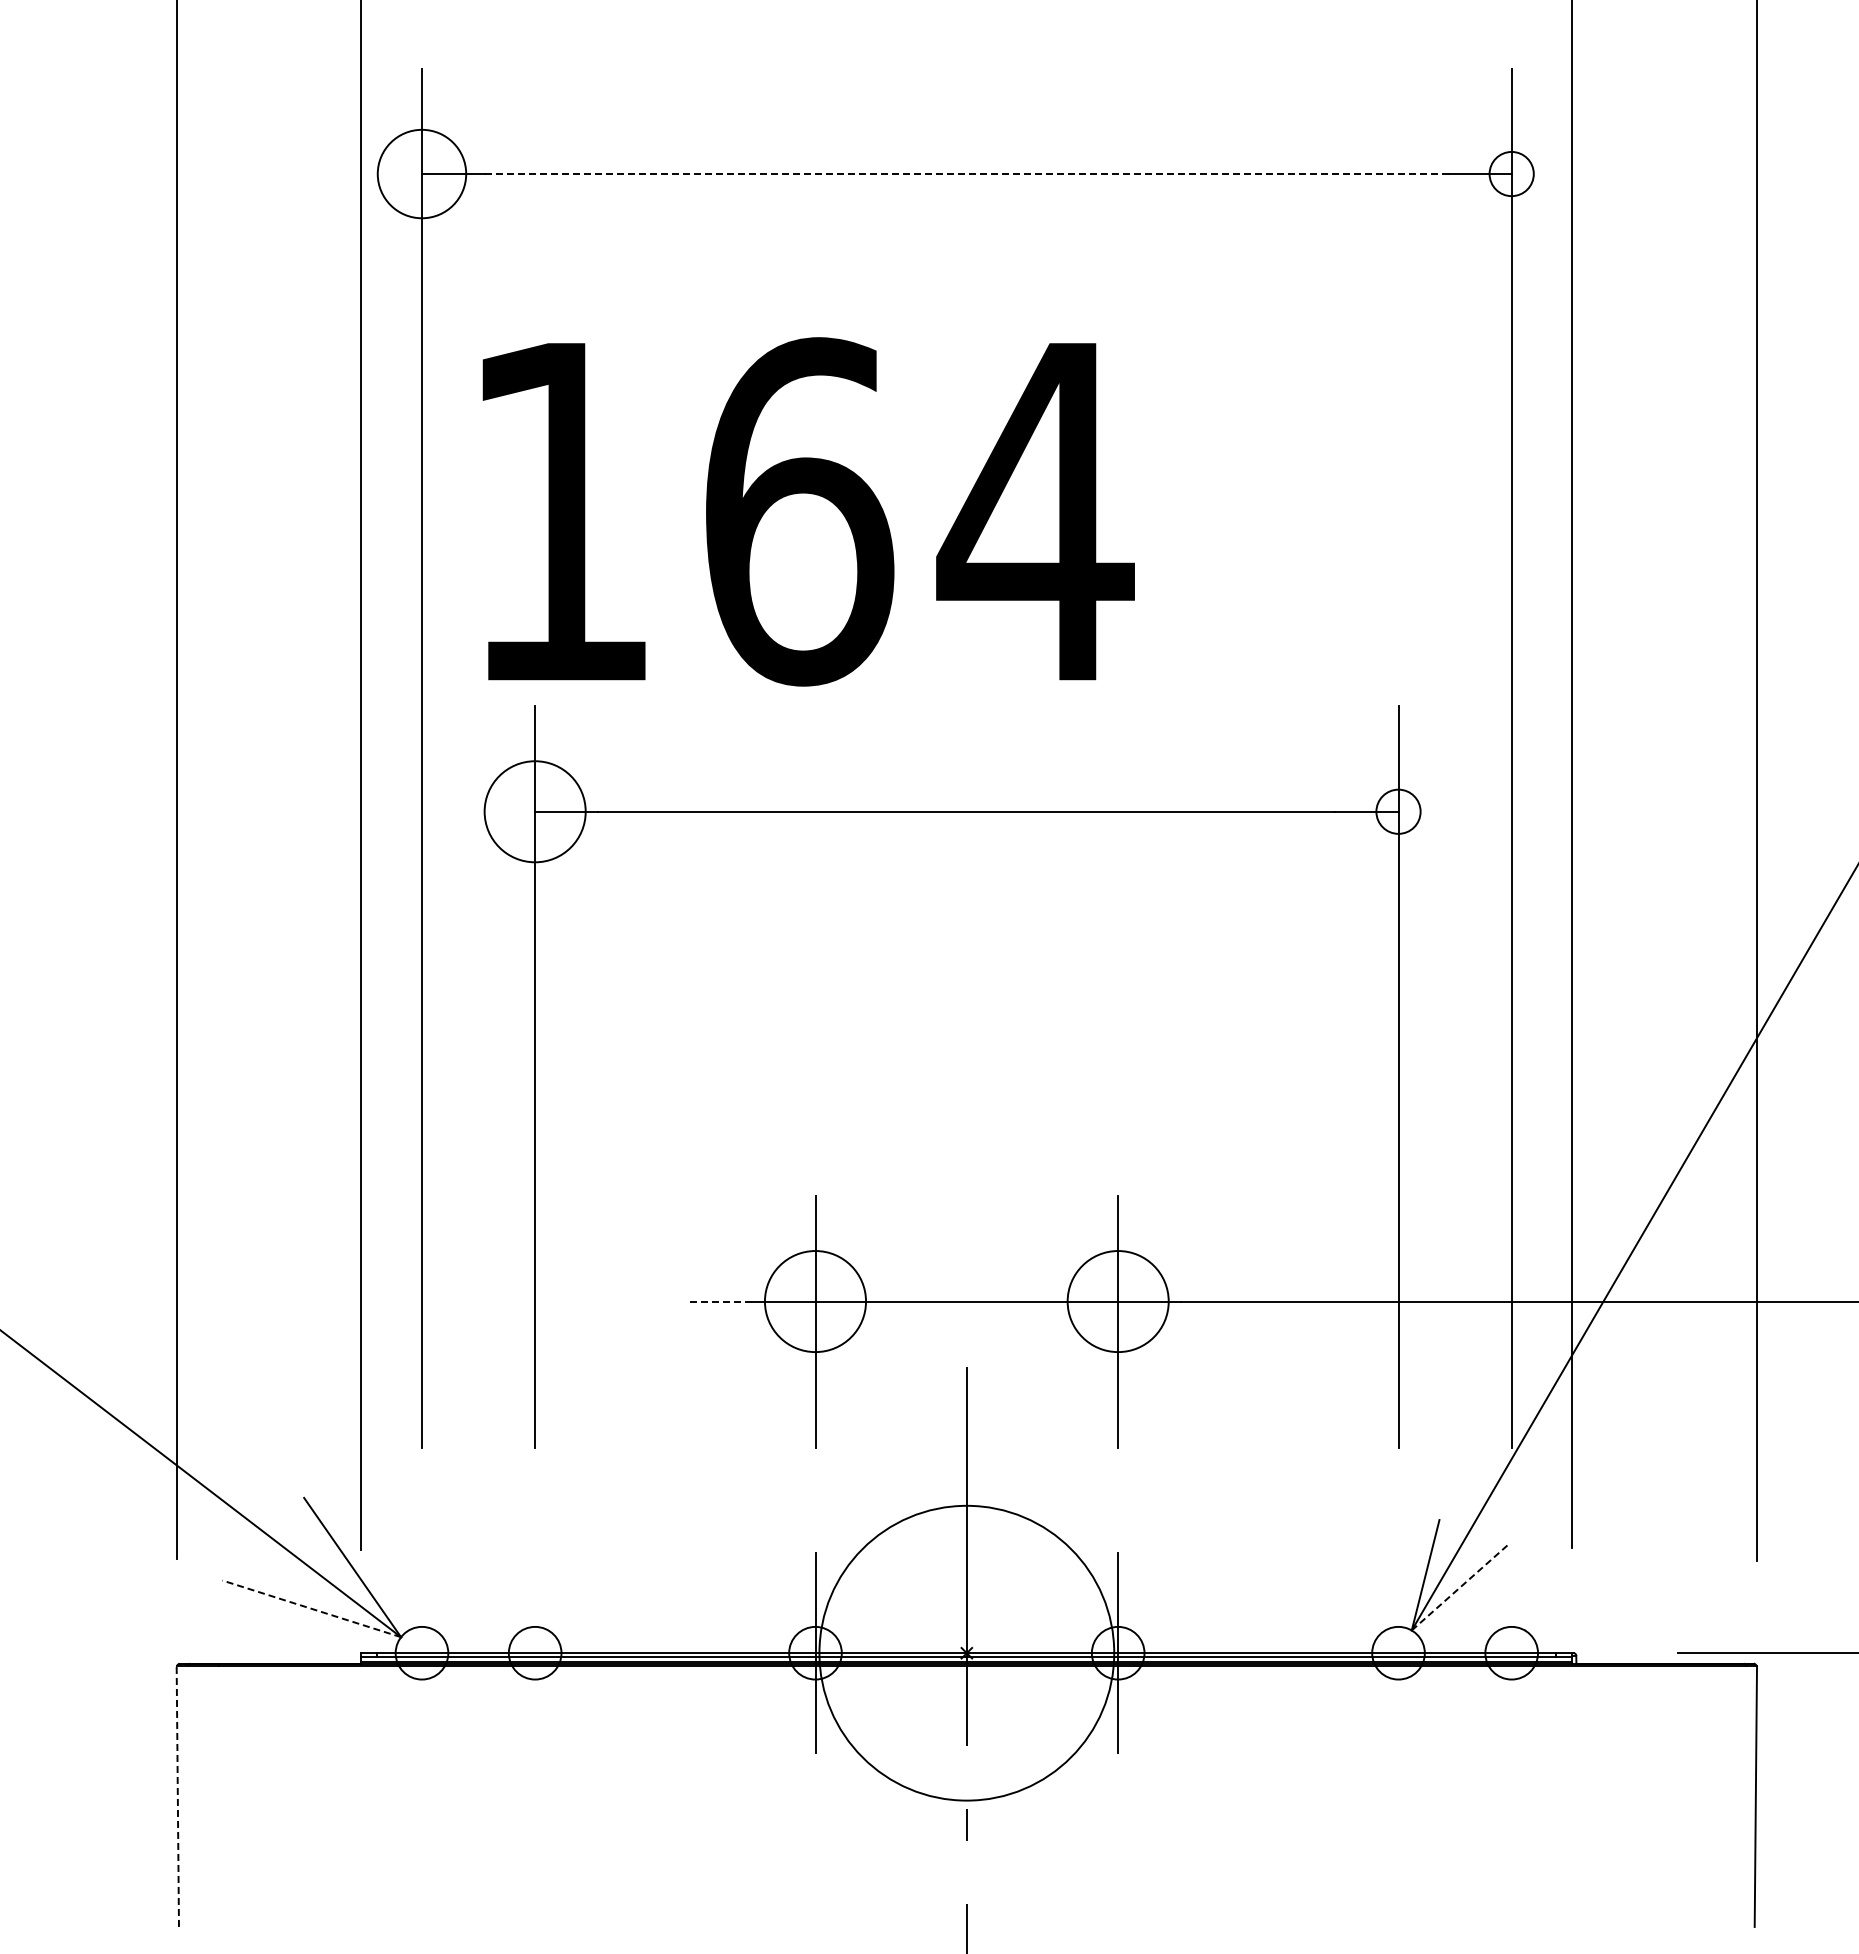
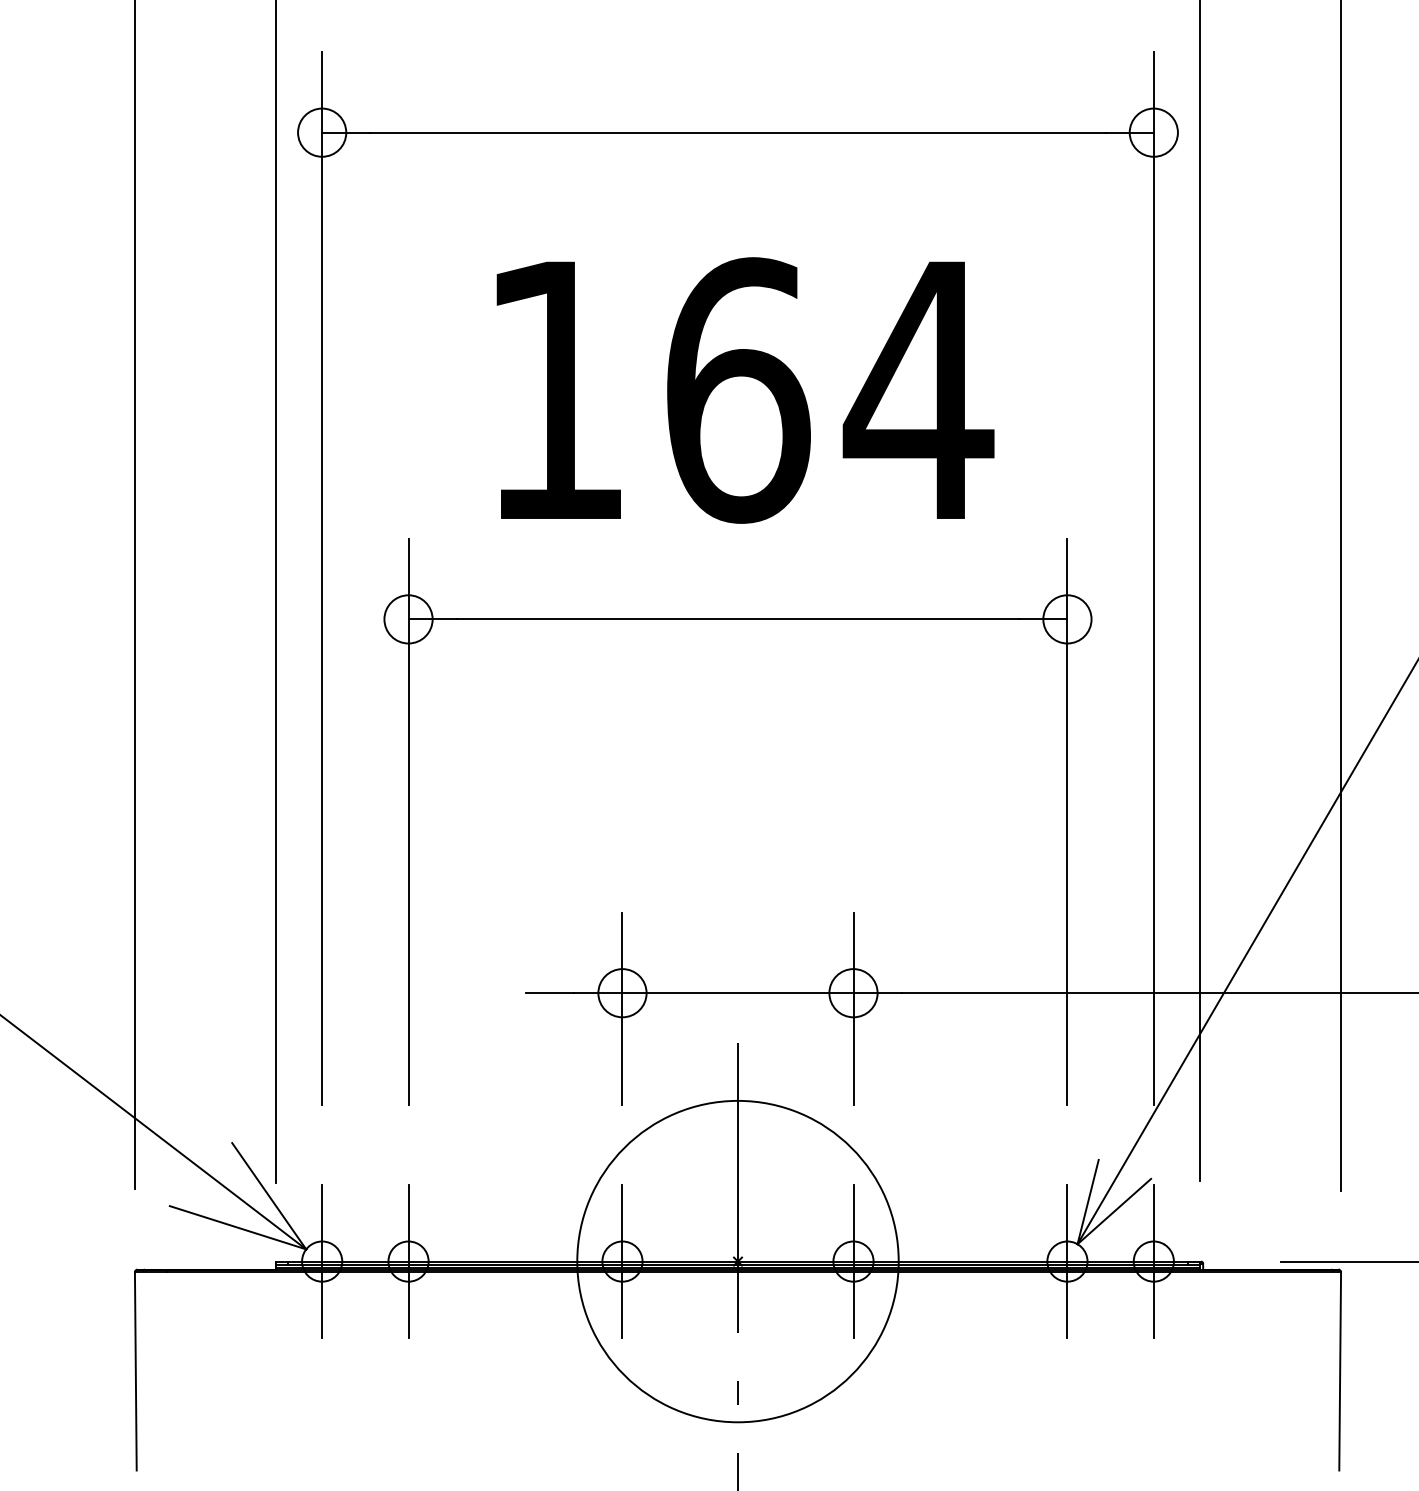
circle: (421, 173) -> (321, 132), size x0.71
circle: (1511, 173) -> (1153, 132), size x1.43
line: (966, 174) -> (737, 133), dashed -> solid
text: (808, 511) -> (745, 390), moved
circle: (534, 811) -> (408, 619), size x0.62
circle: (1398, 811) -> (1067, 619), size x1.43
line: (720, 1301) -> (549, 993), dashed -> solid
circle: (815, 1301) -> (622, 993), size x0.62
circle: (1117, 1301) -> (852, 993), size x0.62
line: (1460, 1587) -> (1114, 1211), dashed -> solid
line: (311, 1608) -> (237, 1227), dashed -> solid
circle: (966, 1652) -> (737, 1261), size x1.43
line: (421, 1653) -> (321, 1261), added
line: (535, 1653) -> (408, 1261), added
line: (1398, 1653) -> (1067, 1261), added
line: (1511, 1653) -> (1153, 1261), added
line: (177, 1796) -> (135, 1370), dashed -> solid

